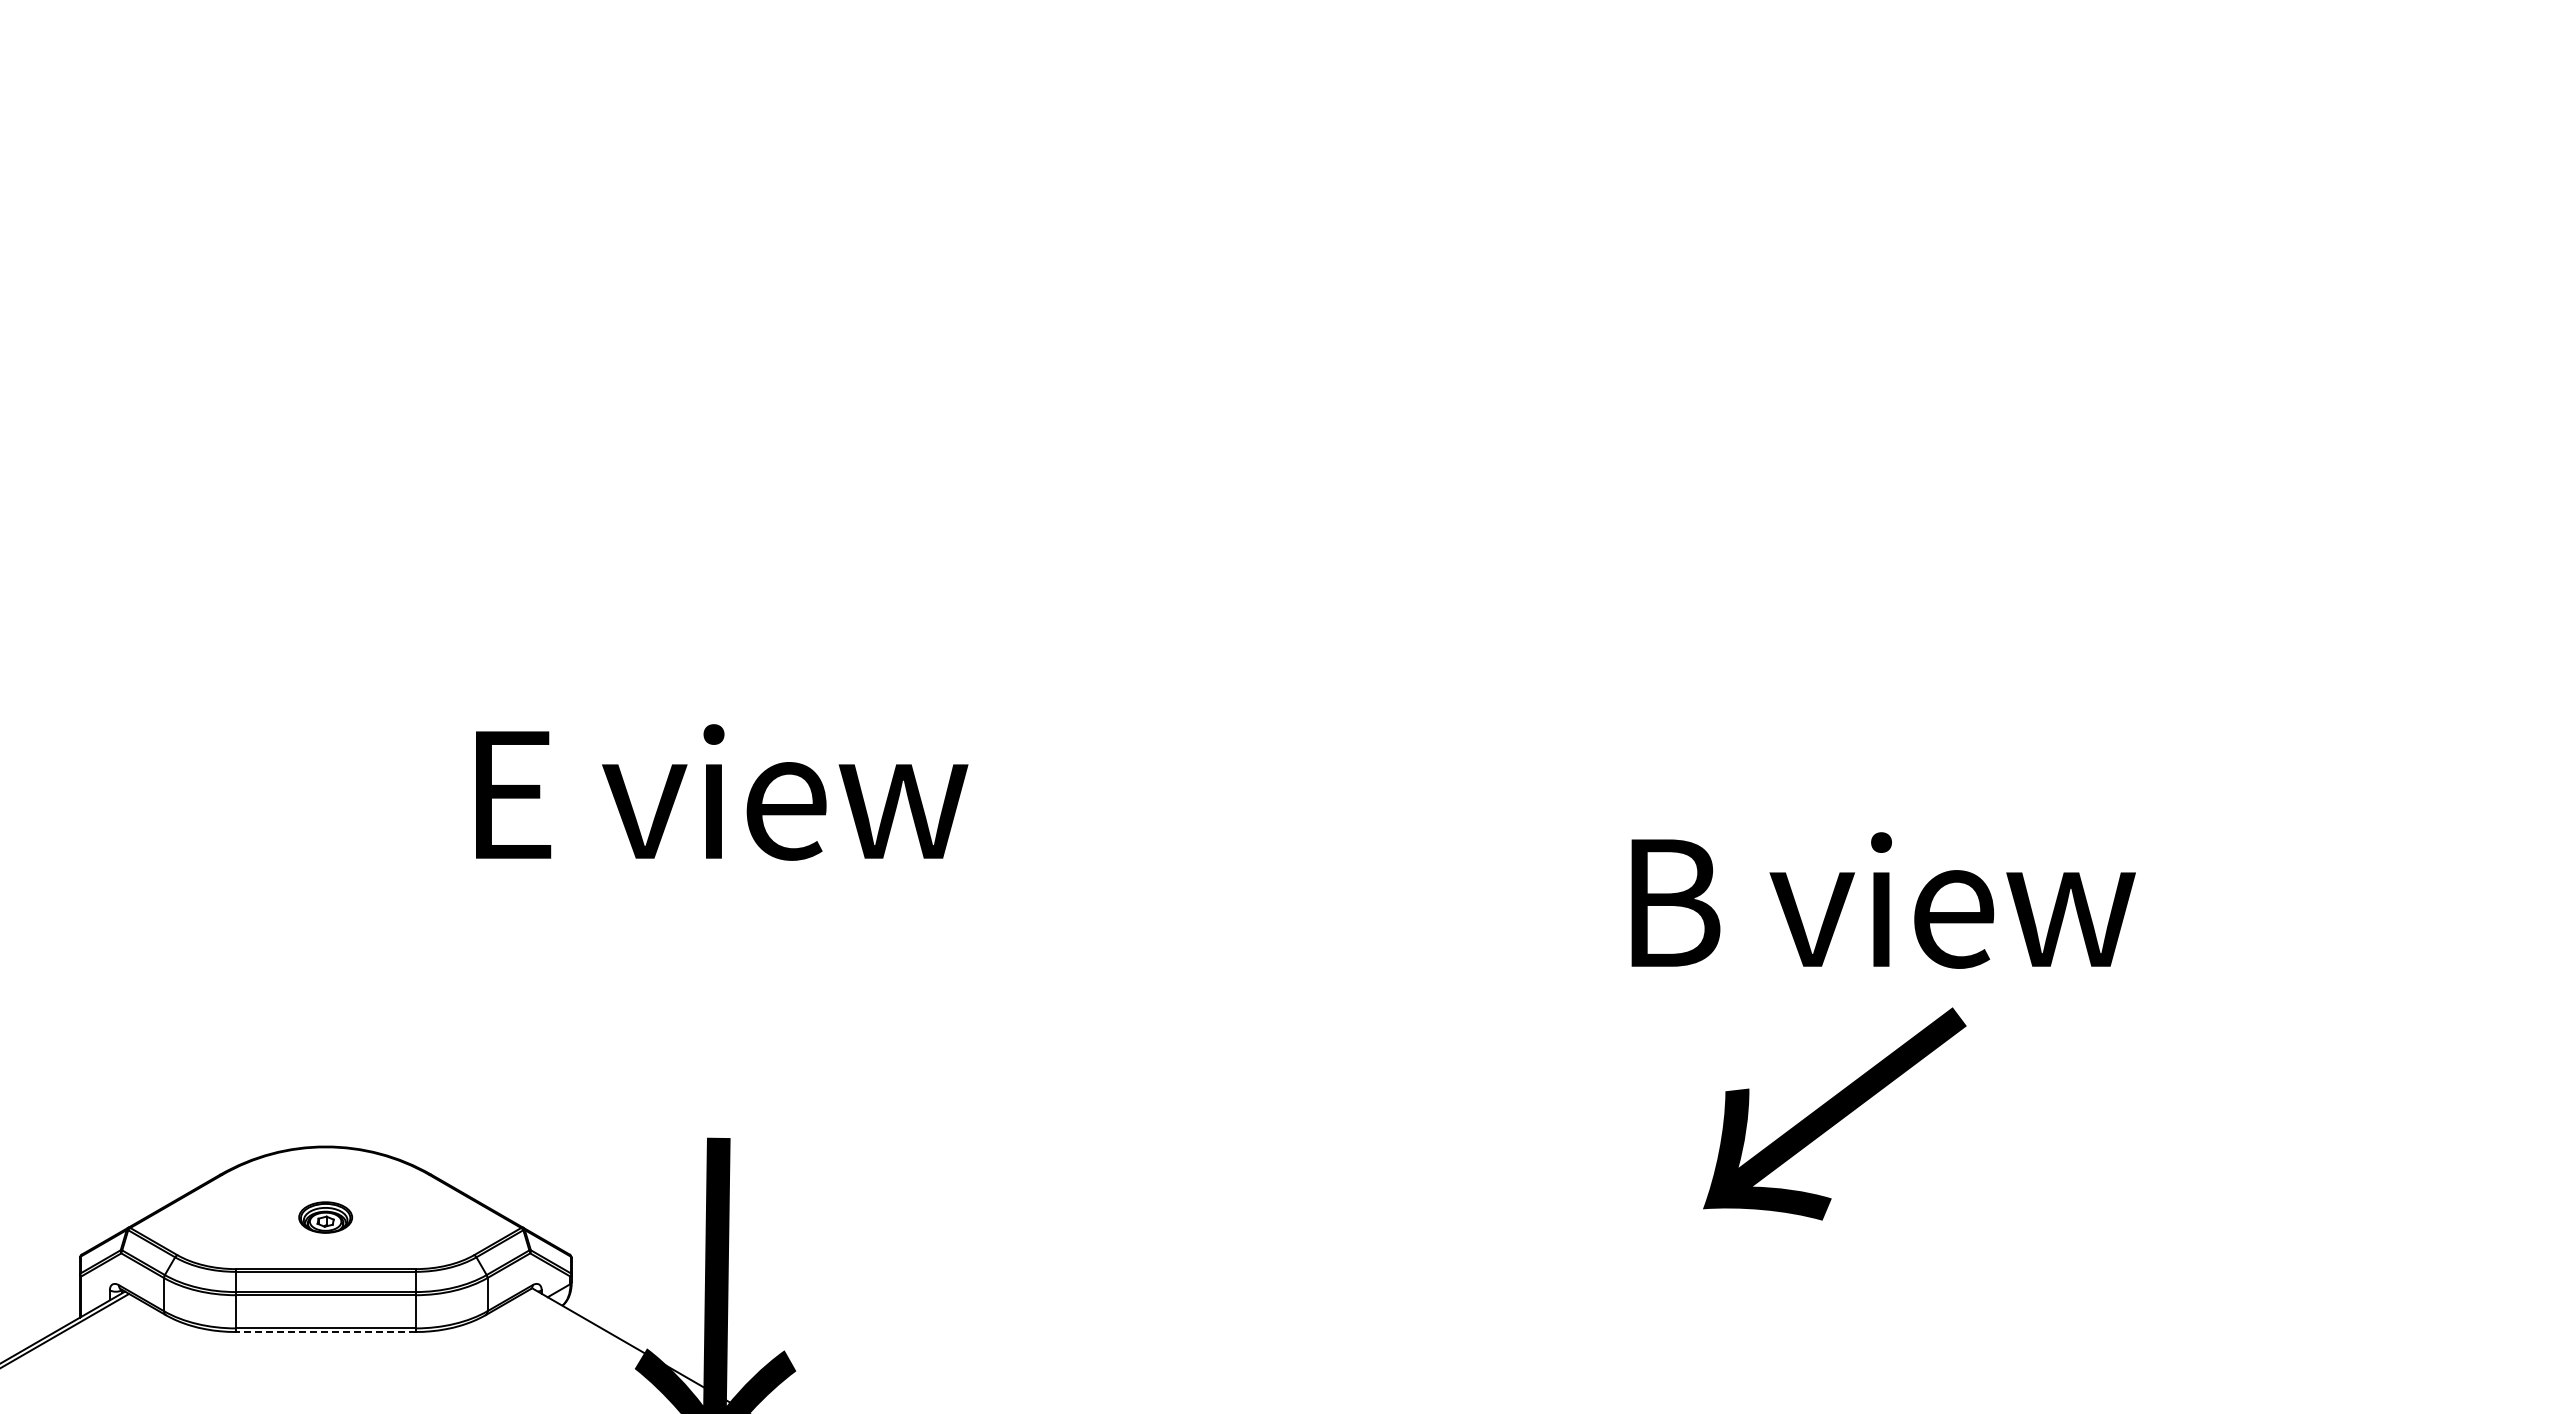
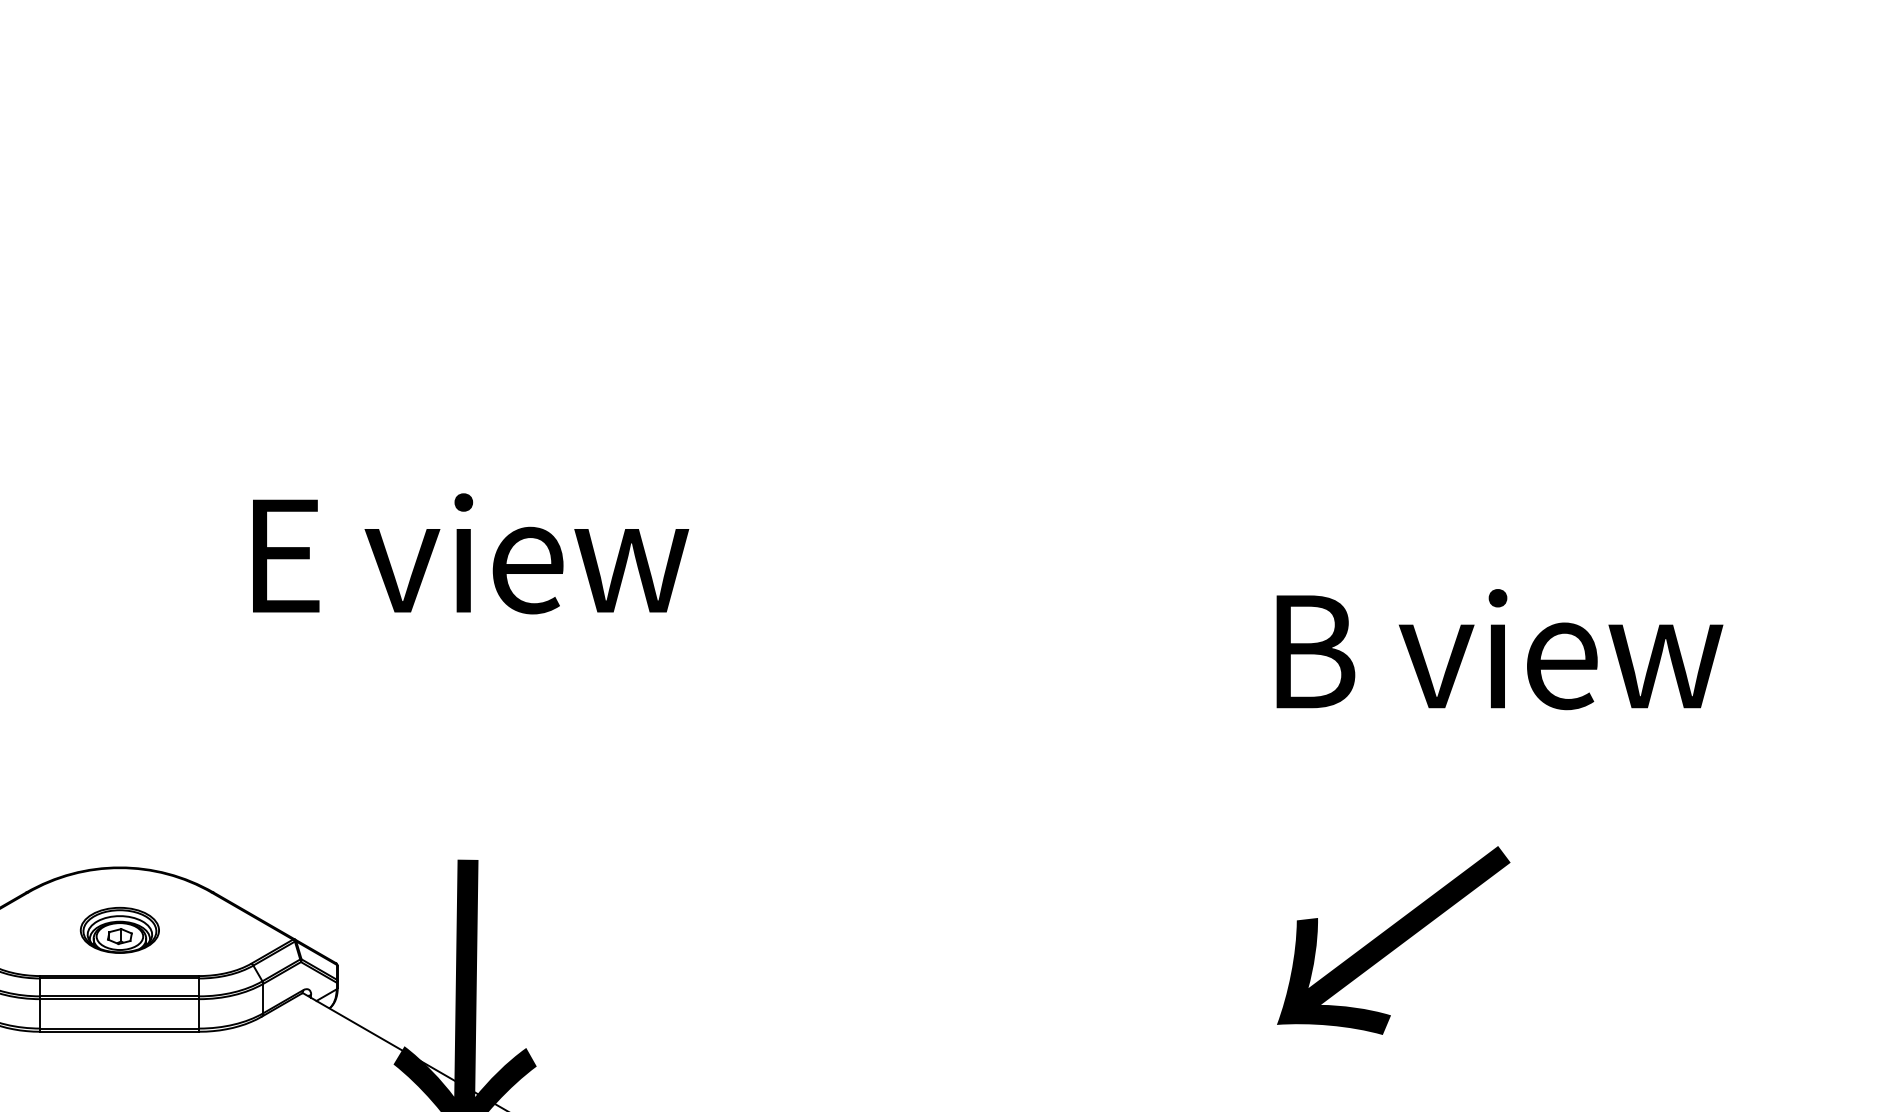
text: (1834, 1113) -> (1393, 940), moved
part: (325, 1217) -> (119, 930), size x1.67
line: (325, 1332) -> (119, 1032), dashed -> solid

